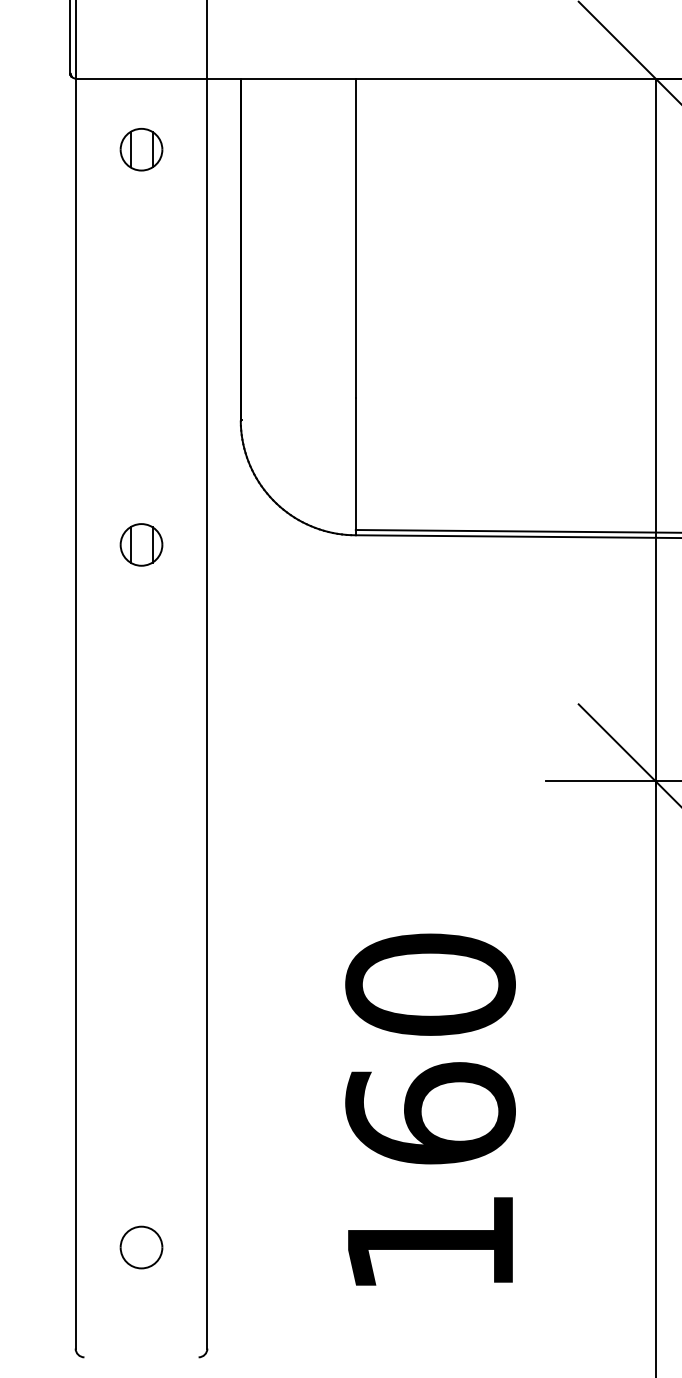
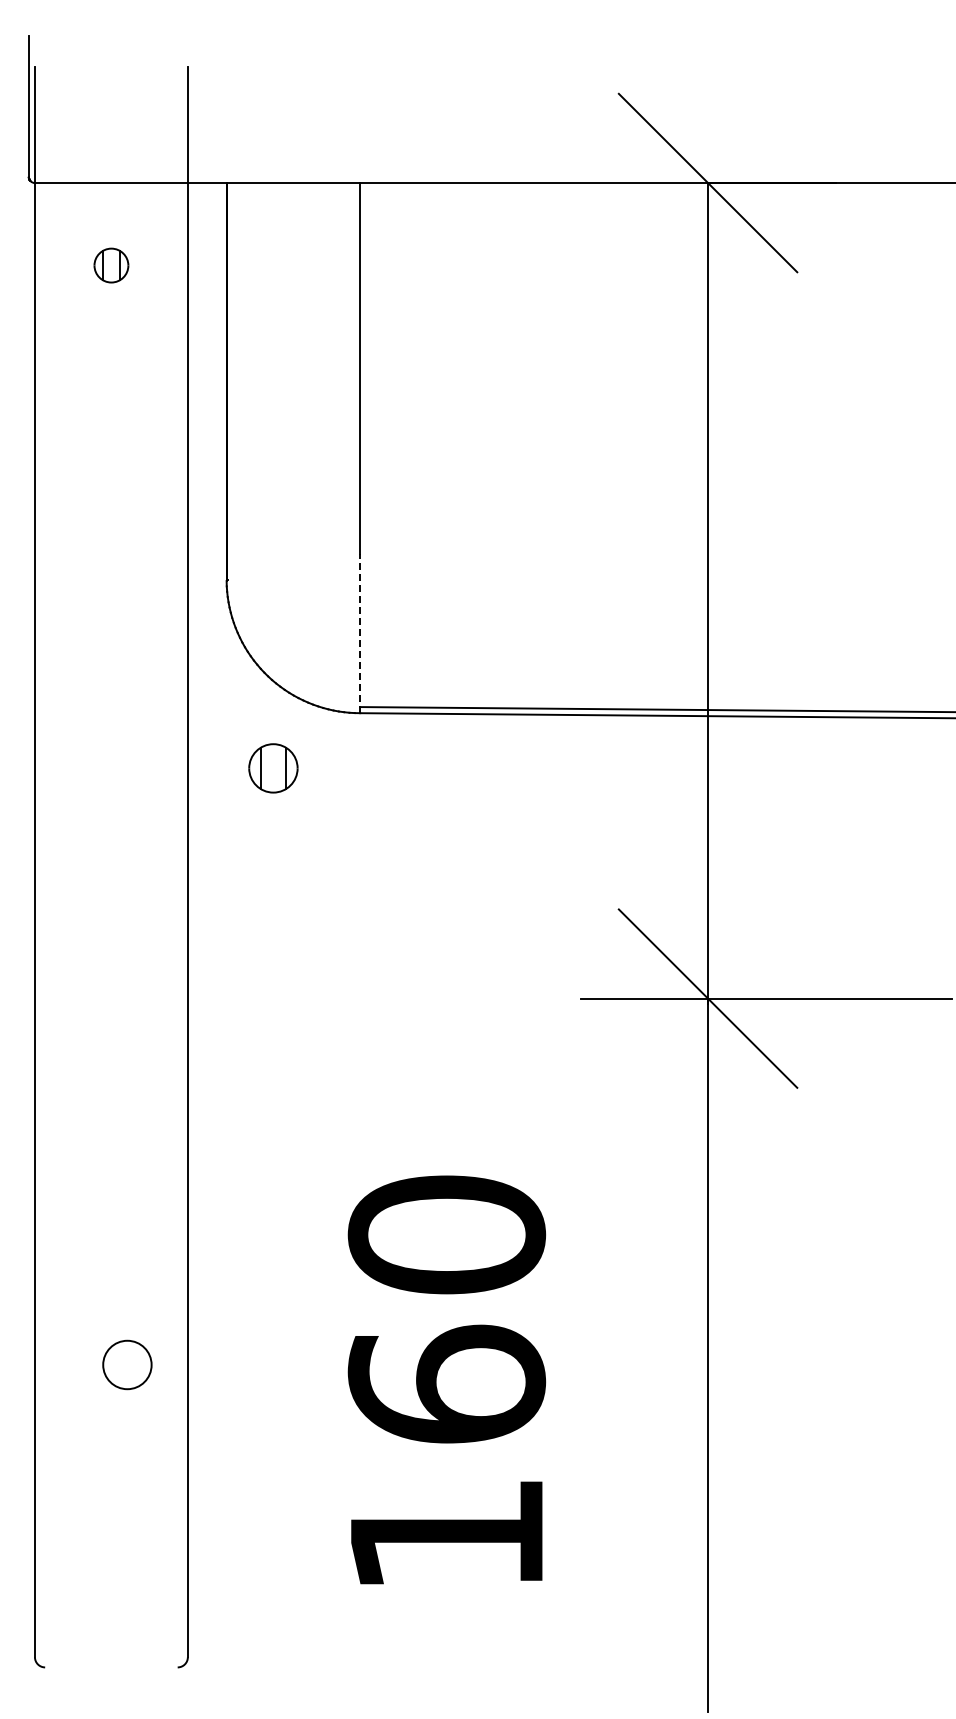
part: (141, 149) -> (111, 265), size x0.7
line: (356, 466) -> (360, 633), solid -> dashed
part: (141, 545) -> (273, 768), moved
part: (141, 1247) -> (127, 1364), moved

